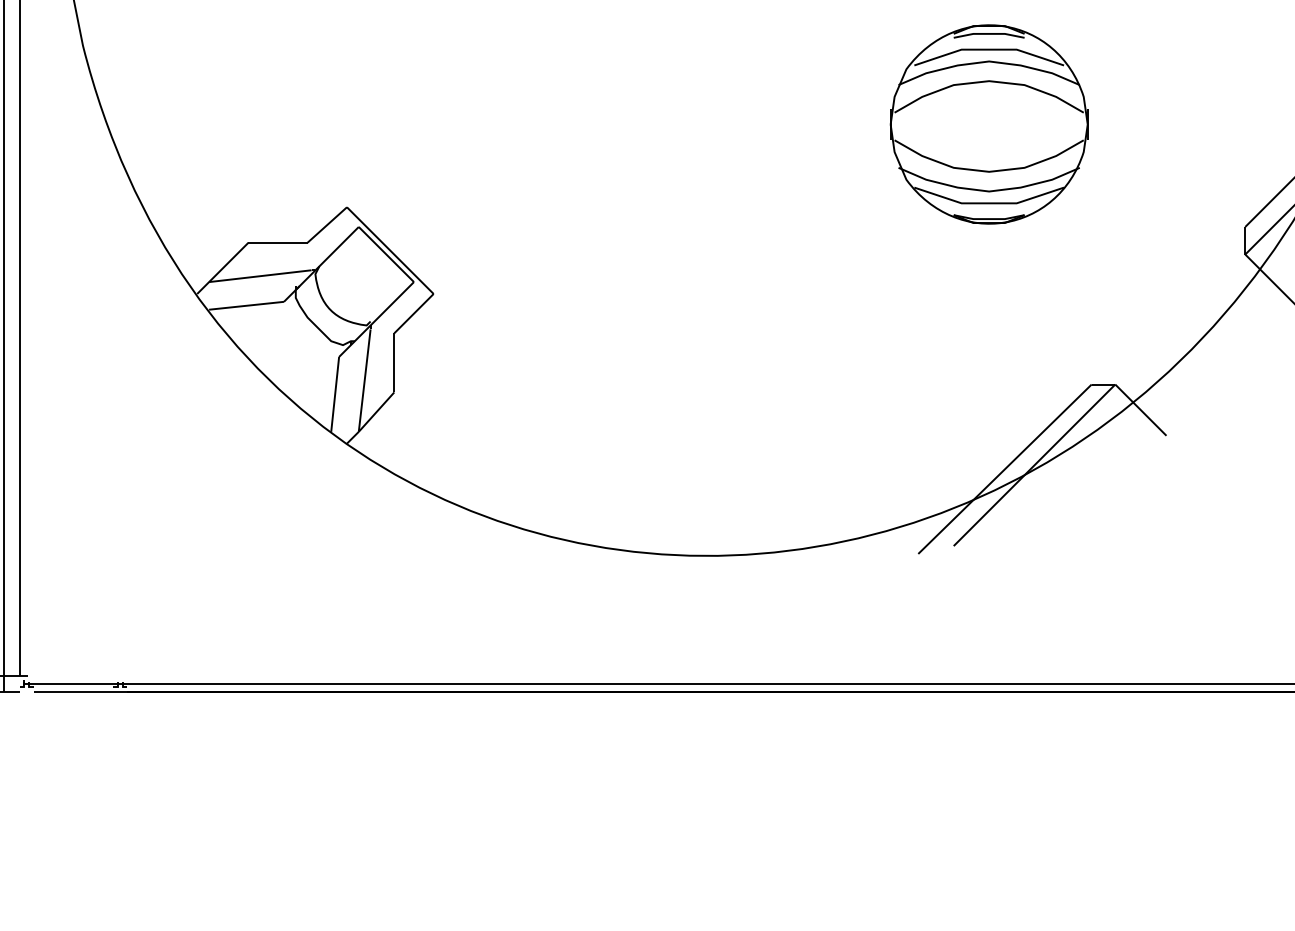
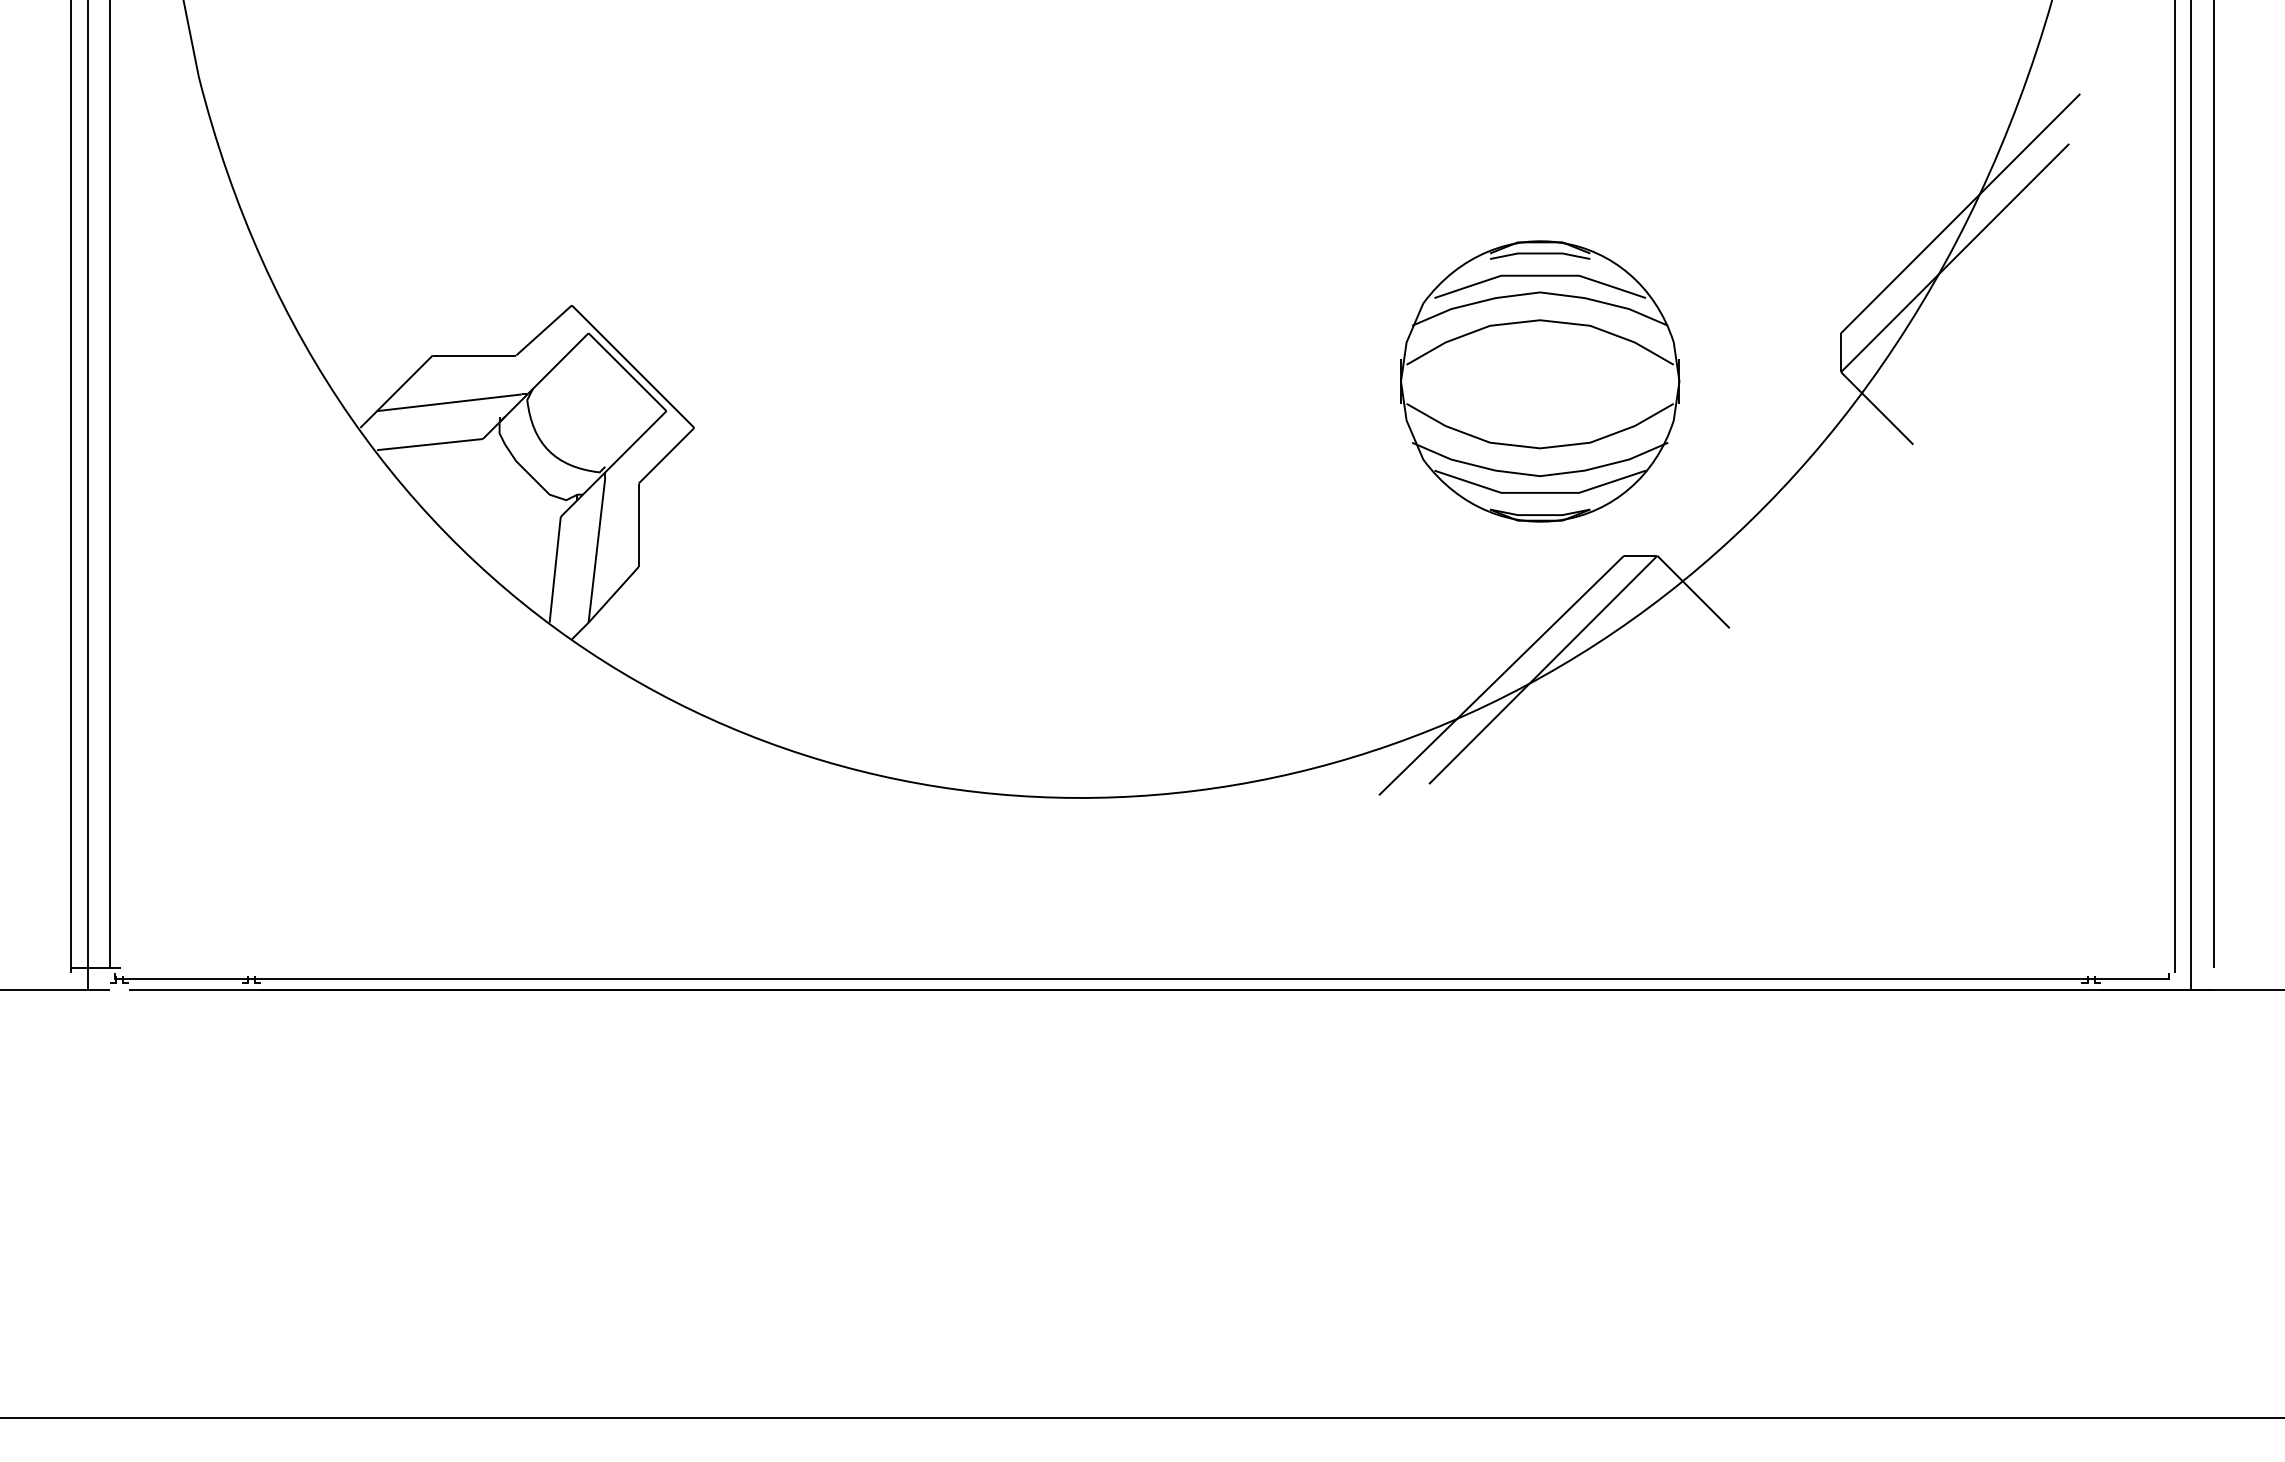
part: (989, 124) -> (1540, 381), moved

